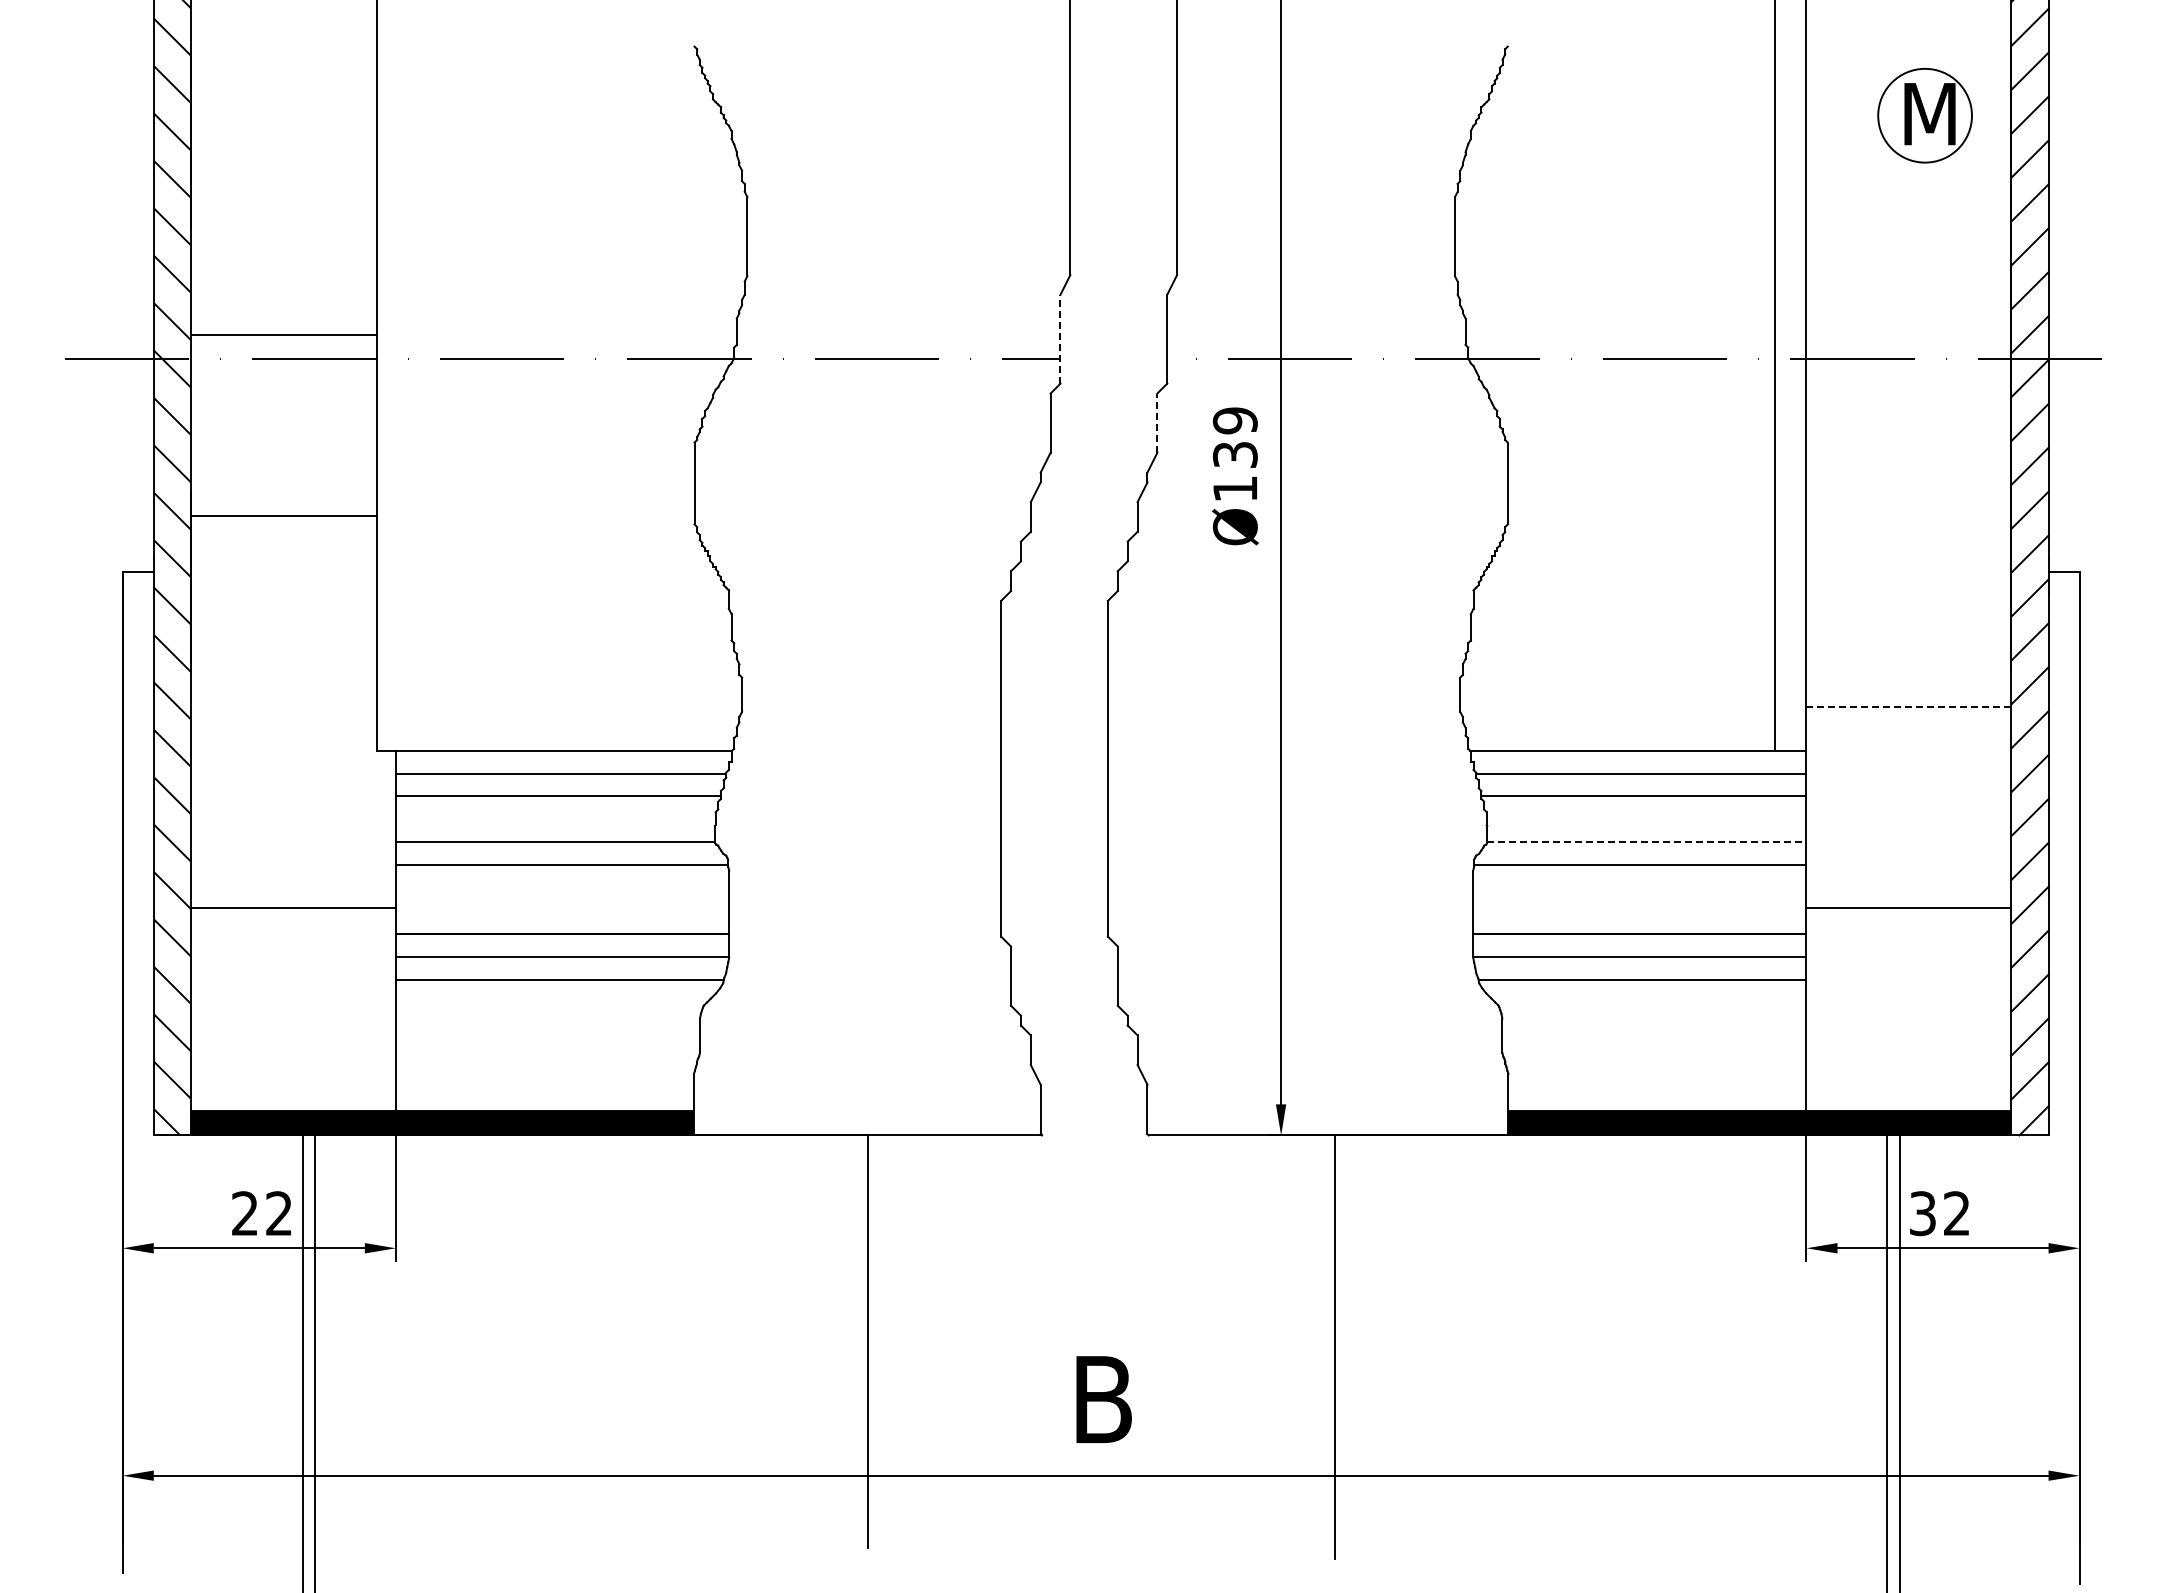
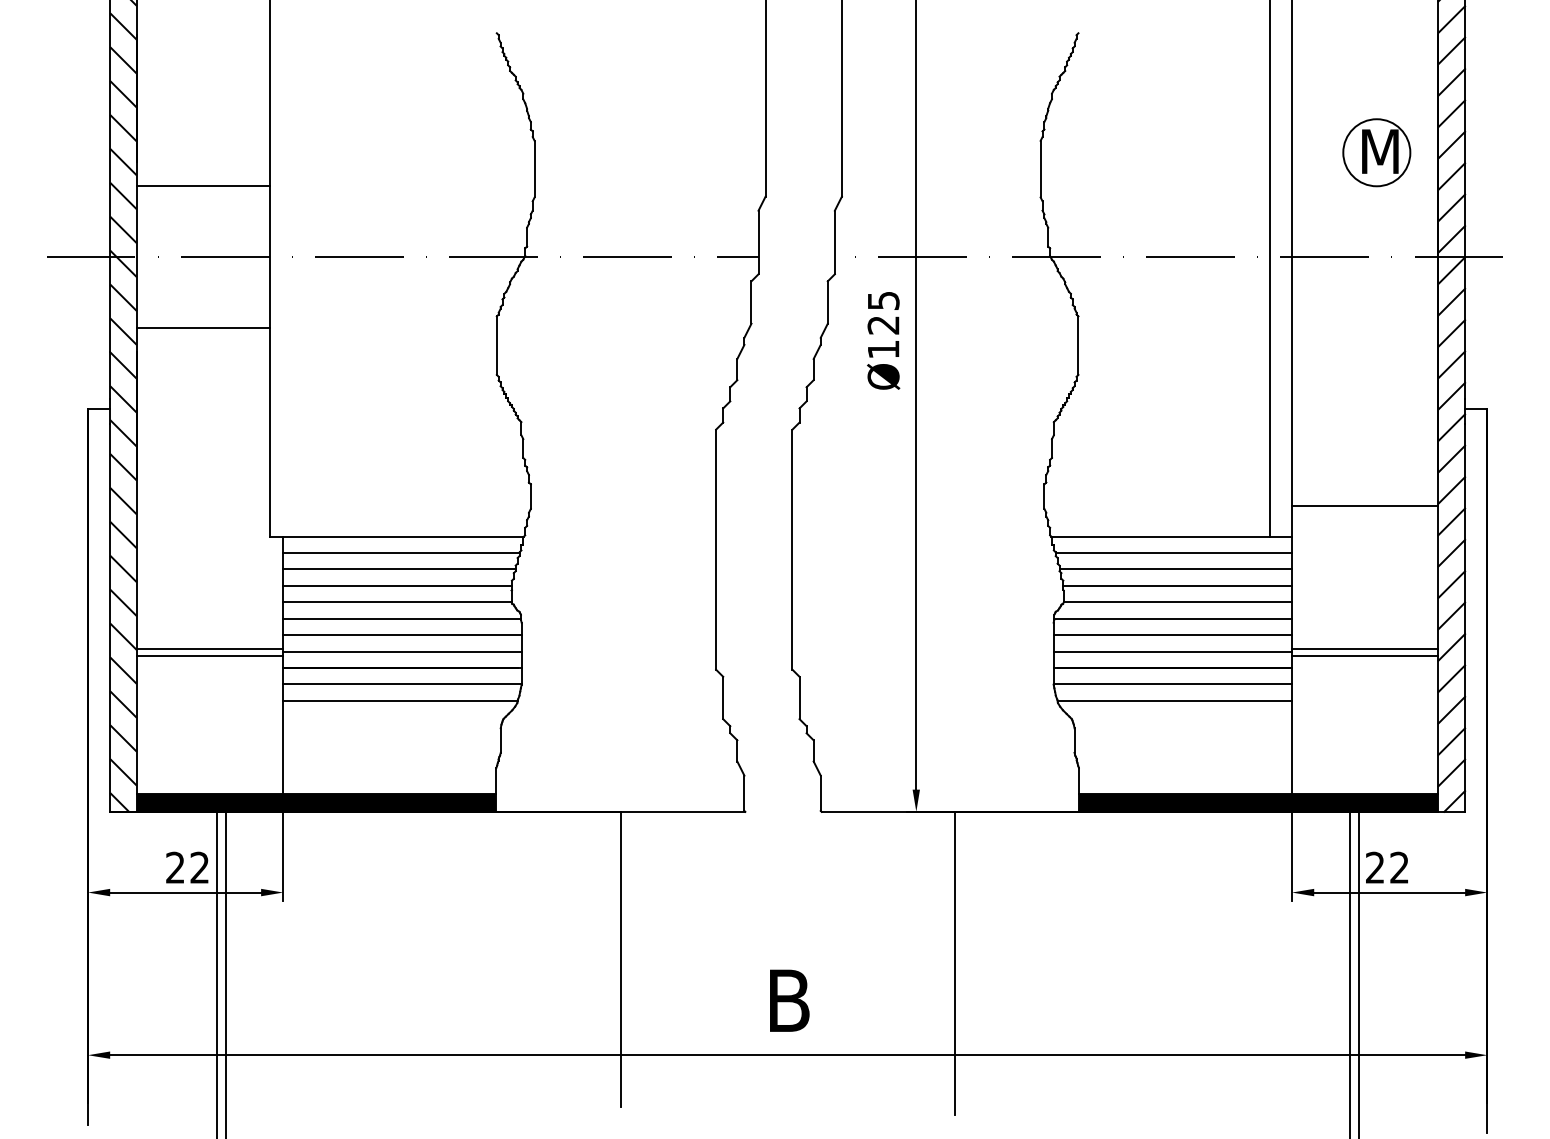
part: (1924, 115) -> (1376, 152), moved
line: (284, 335) -> (203, 186), moved
line: (1060, 338) -> (758, 241), dashed -> solid
line: (1157, 423) -> (827, 302), dashed -> solid
text: (1234, 437) -> (882, 312), Ø139 -> Ø125
line: (284, 515) -> (203, 327), moved
line: (1908, 707) -> (1364, 505), dashed -> solid
line: (555, 819) -> (397, 585), added
line: (1646, 819) -> (1177, 585), added
line: (1646, 842) -> (1177, 602), dashed -> solid
line: (562, 888) -> (402, 635), added
line: (1639, 888) -> (1172, 635), added
line: (562, 911) -> (402, 651), added
line: (1639, 911) -> (1172, 651), added
line: (293, 916) -> (210, 655), added
line: (1908, 916) -> (1364, 655), added
text: (1922, 1213) -> (1374, 867), 32 -> 22

